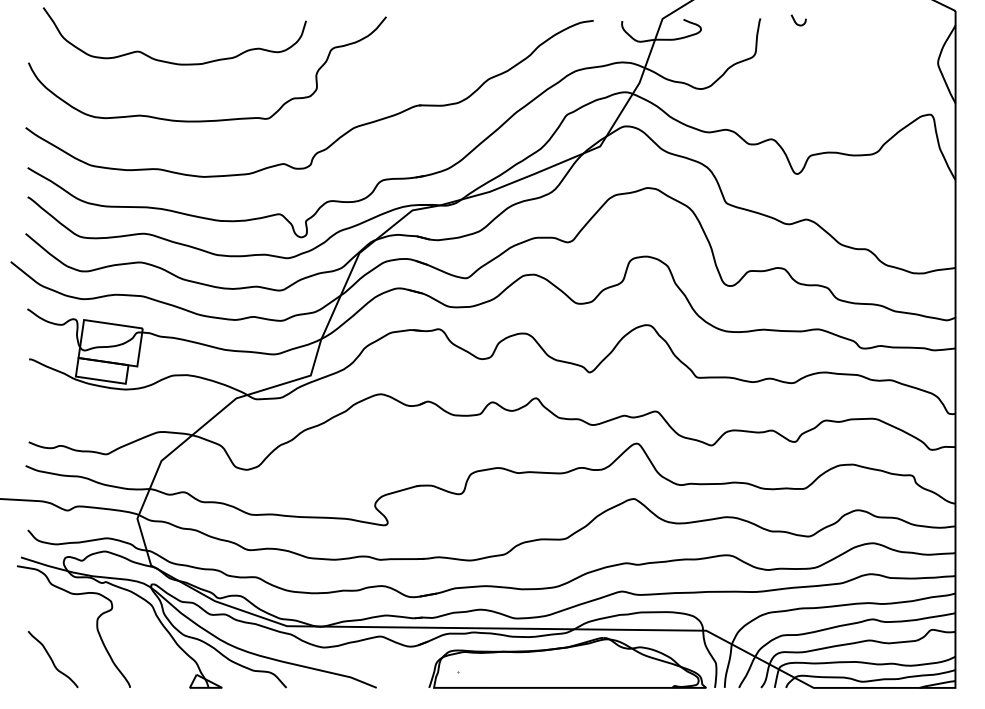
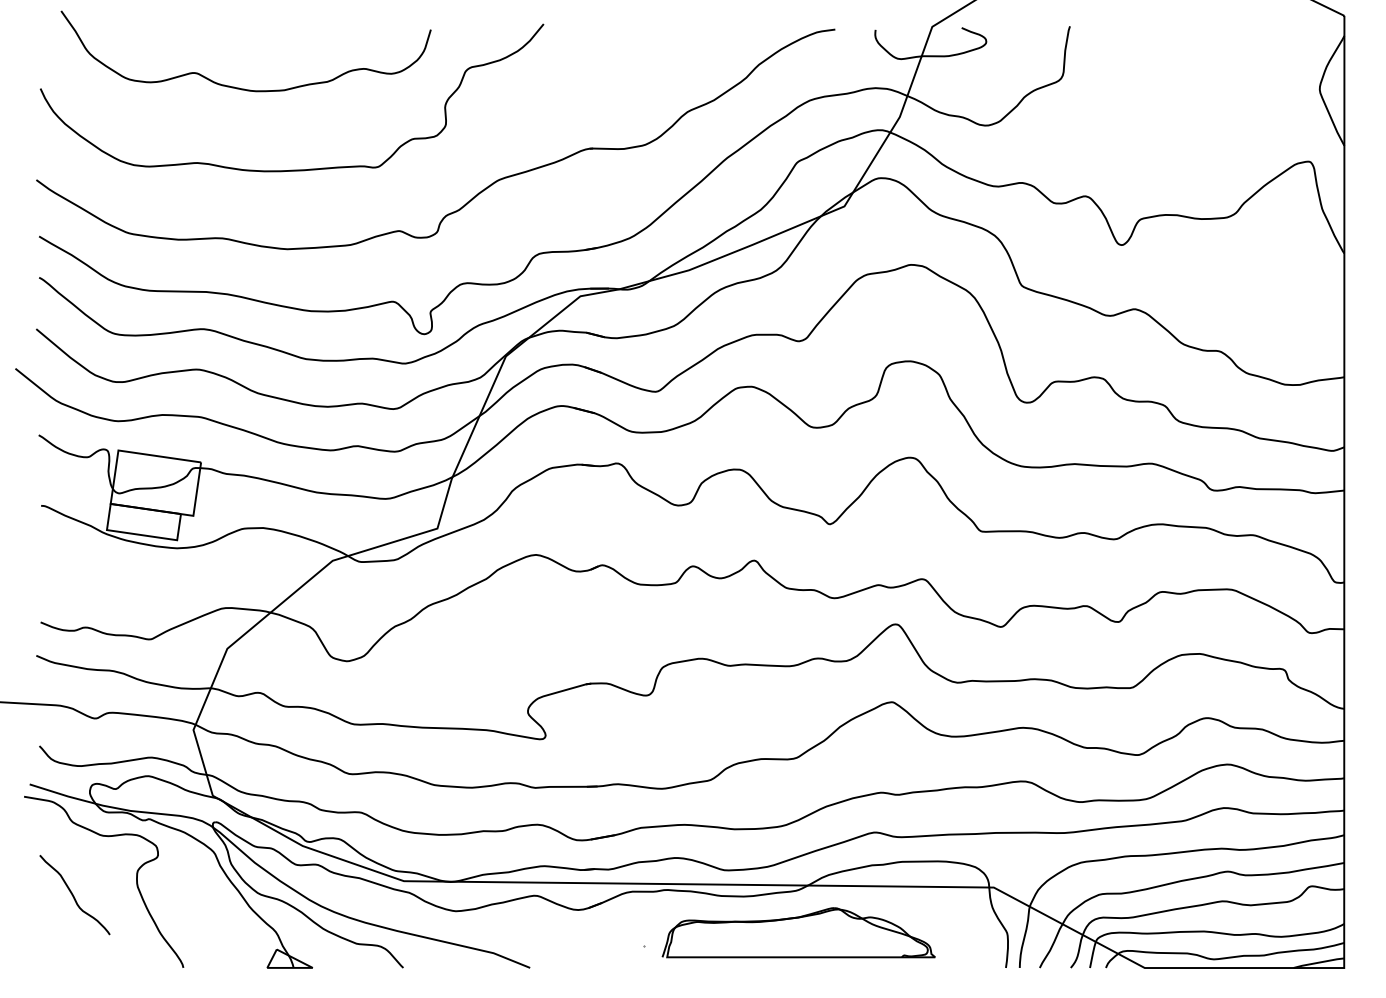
curve: (795, 21) -> (1119, 30), removed
curve: (52, 659) -> (73, 895), moved
part: (567, 662) -> (798, 932), size x0.7

